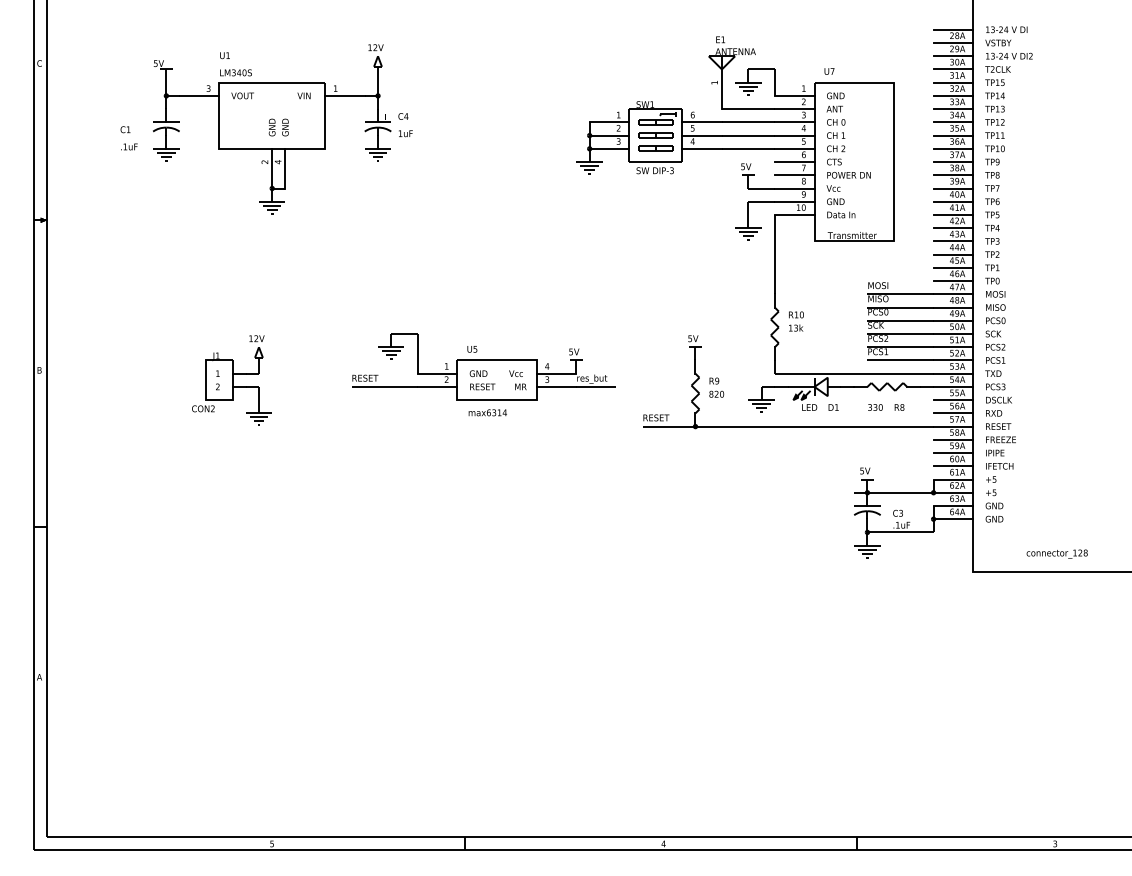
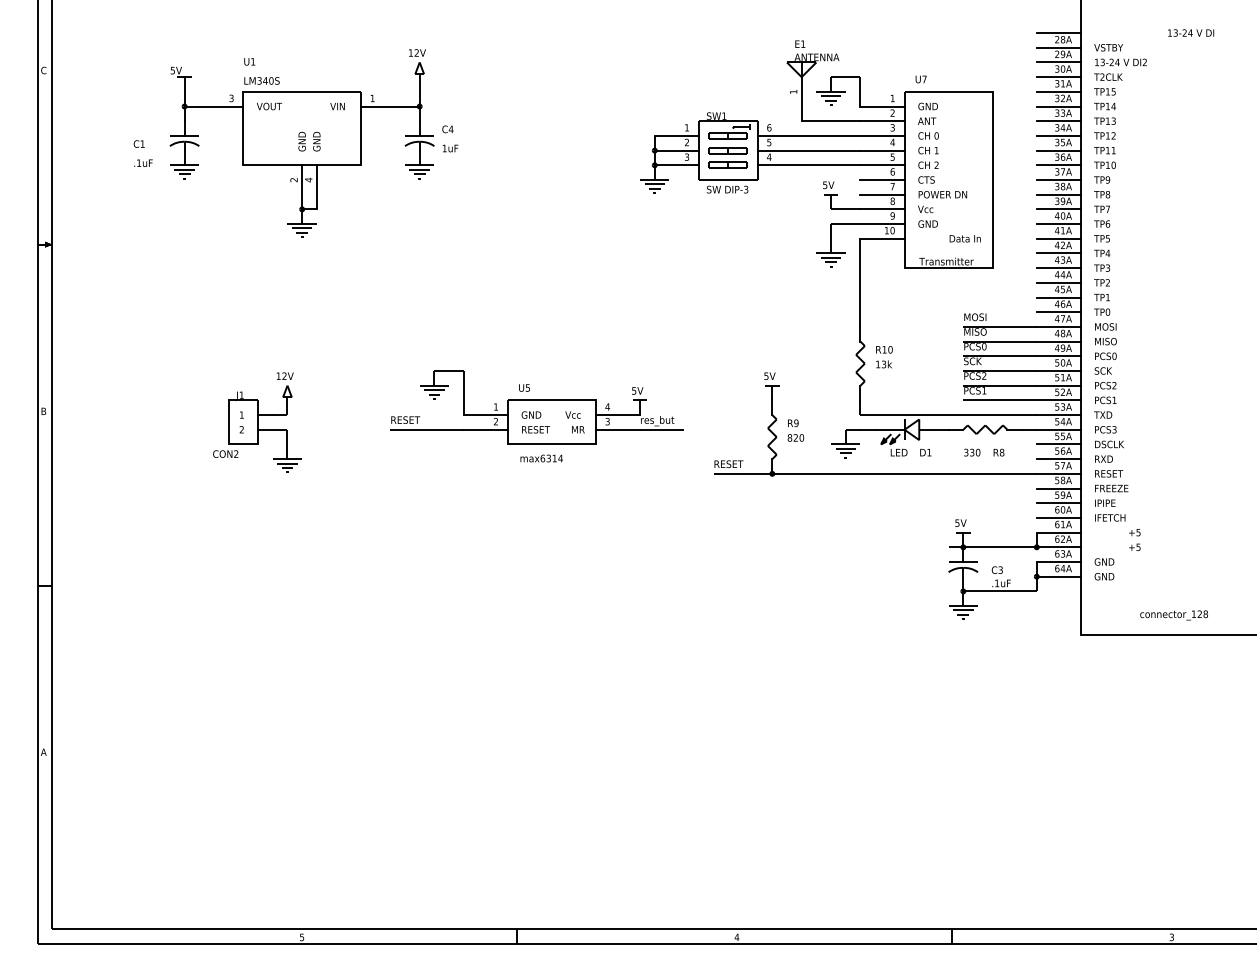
text: (1007, 29) -> (1191, 32), moved
text: (840, 214) -> (964, 238), moved
text: (990, 485) -> (1134, 539), moved

